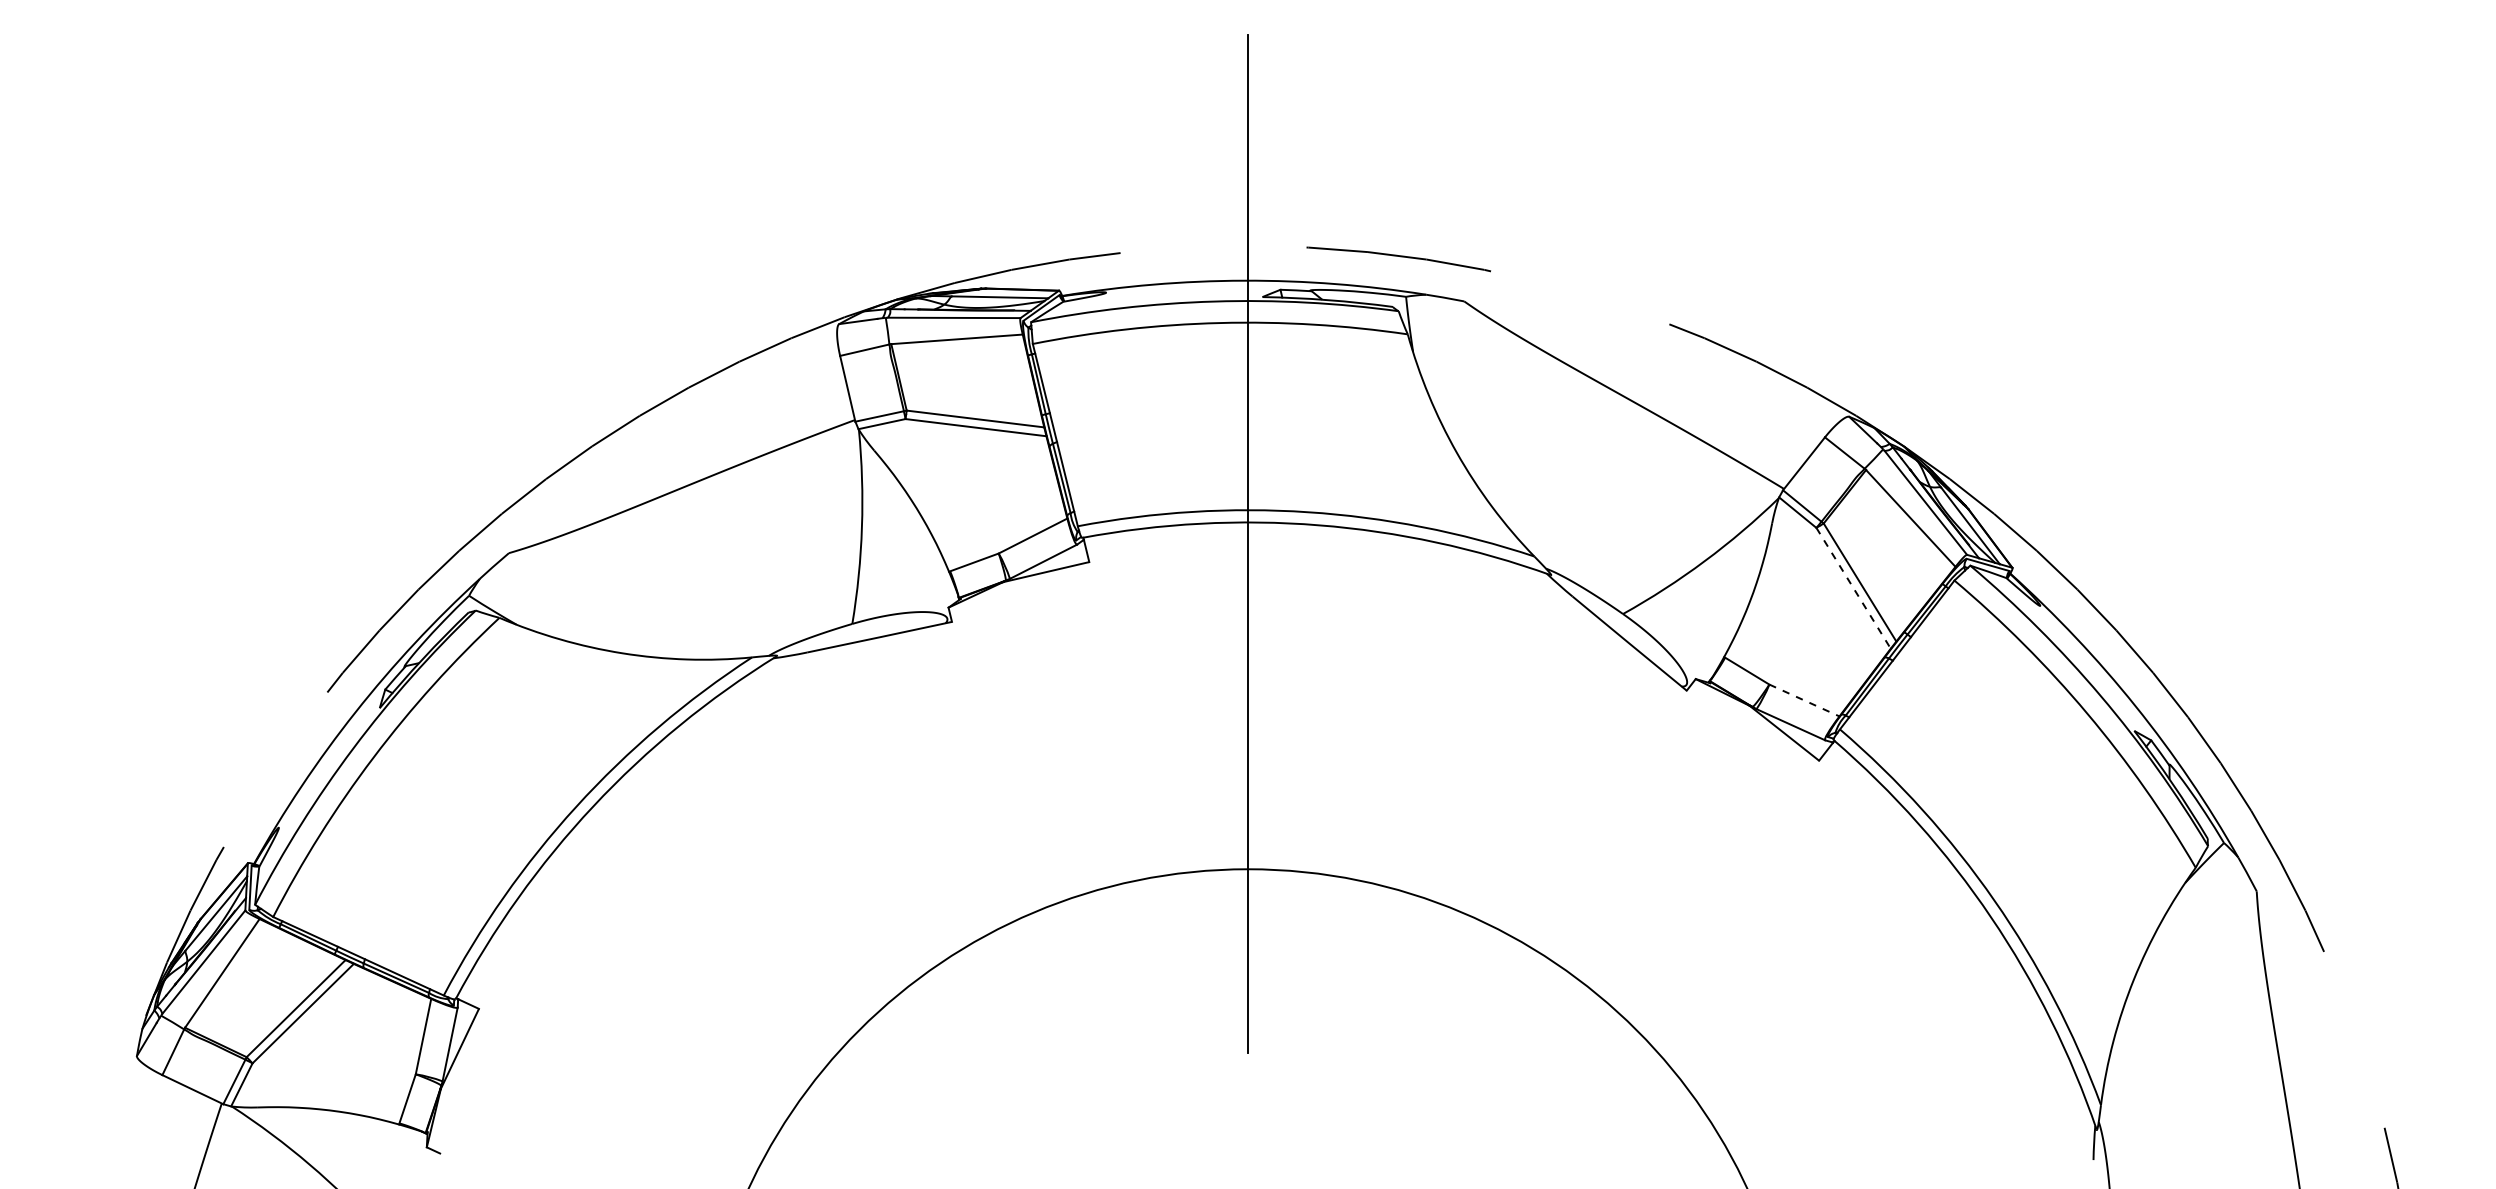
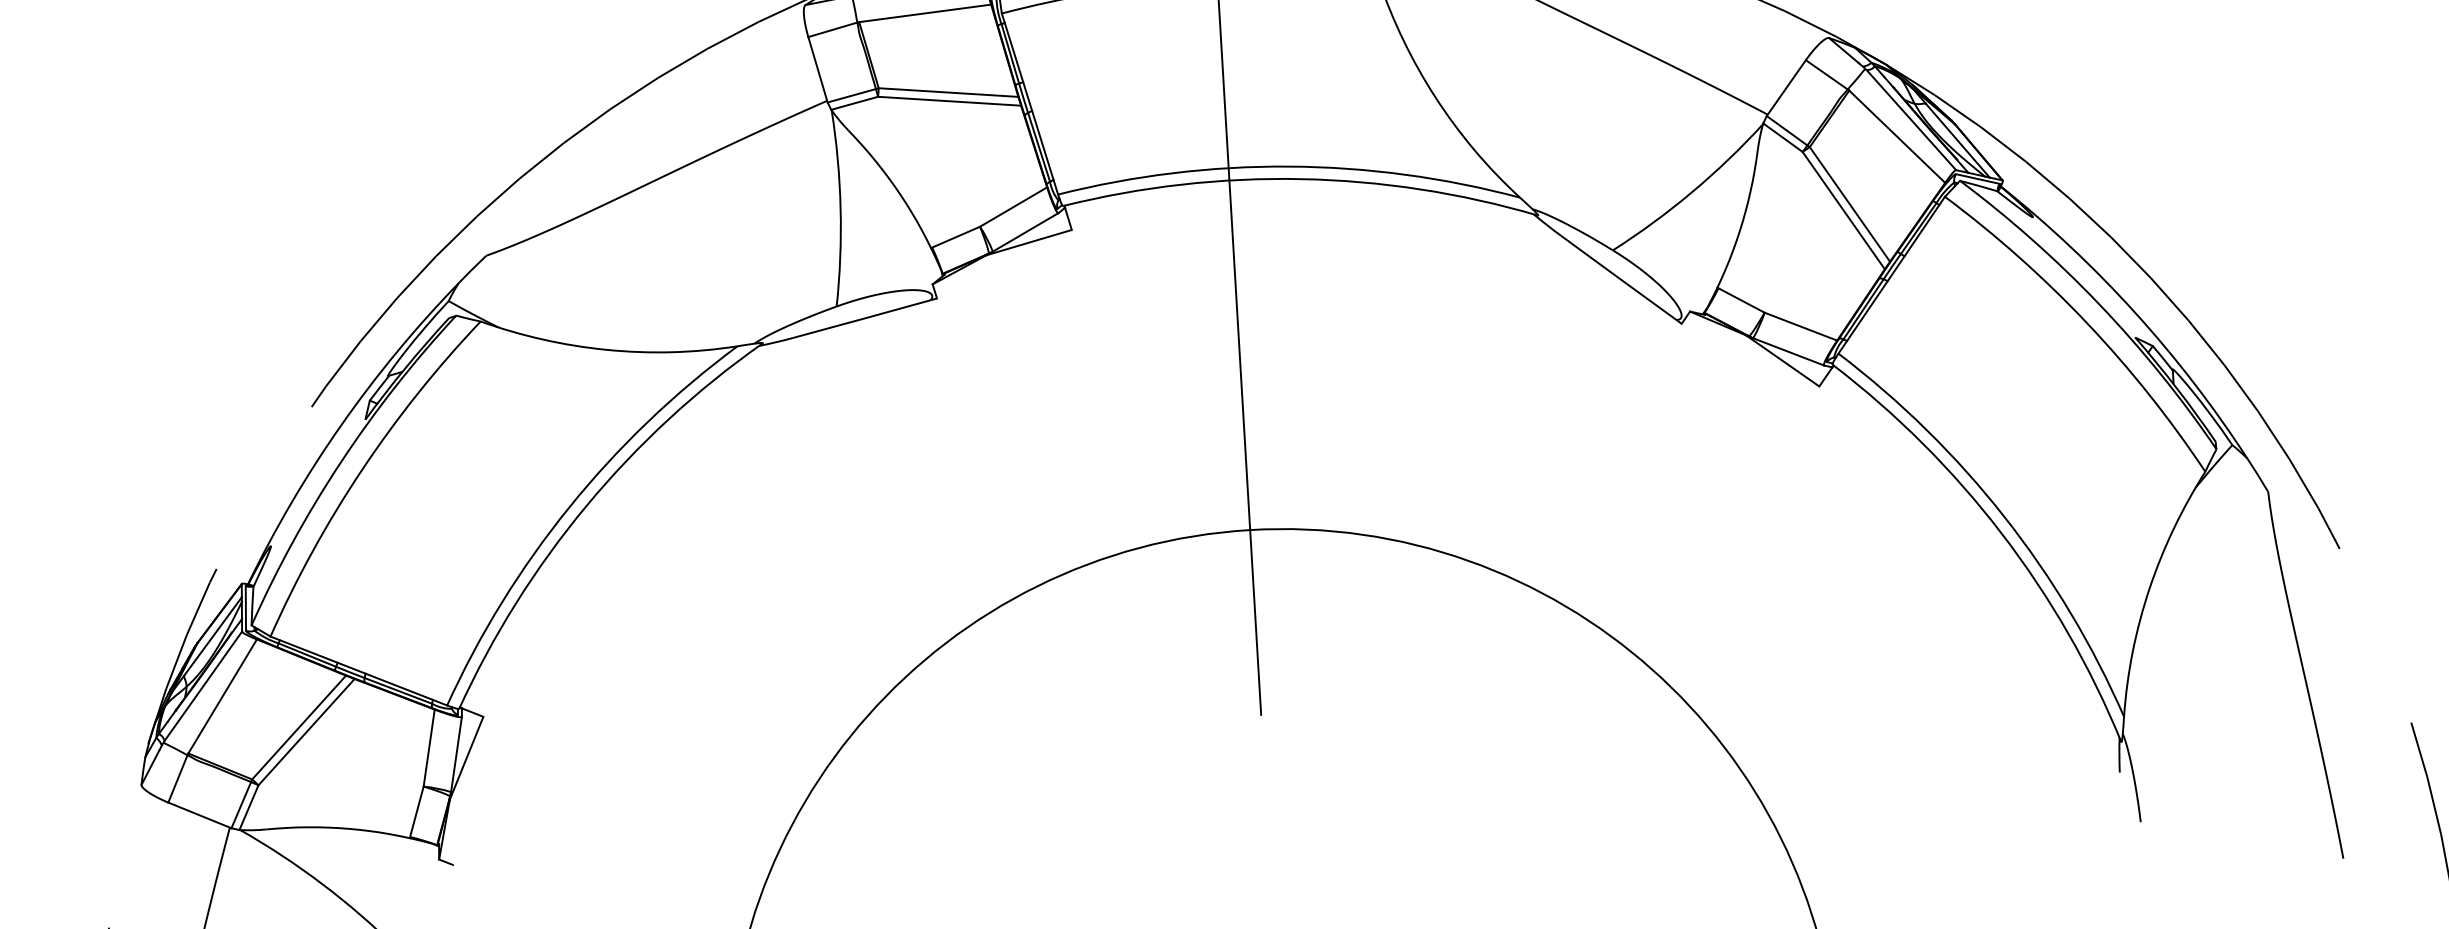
line: (1853, 588) -> (1843, 210), dashed -> solid
line: (1804, 700) -> (1800, 326), dashed -> solid

